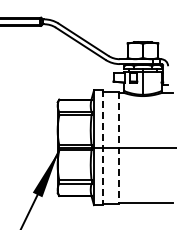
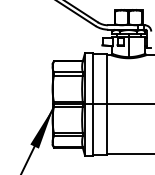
line: (103, 148) -> (93, 105), dashed -> solid
line: (118, 148) -> (106, 105), dashed -> solid

